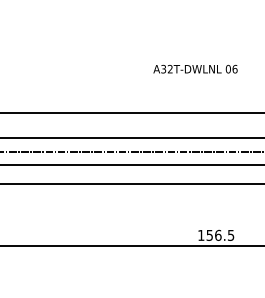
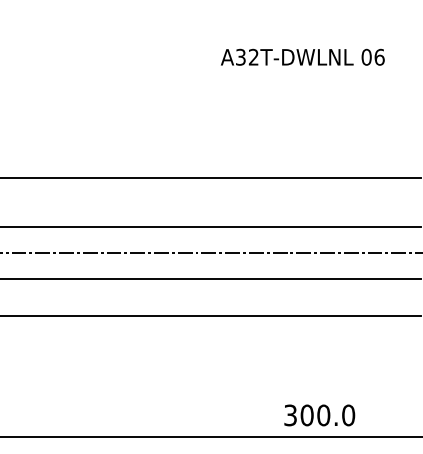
text: (195, 68) -> (302, 55), moved
text: (216, 234) -> (320, 413), 156.5 -> 300.0

